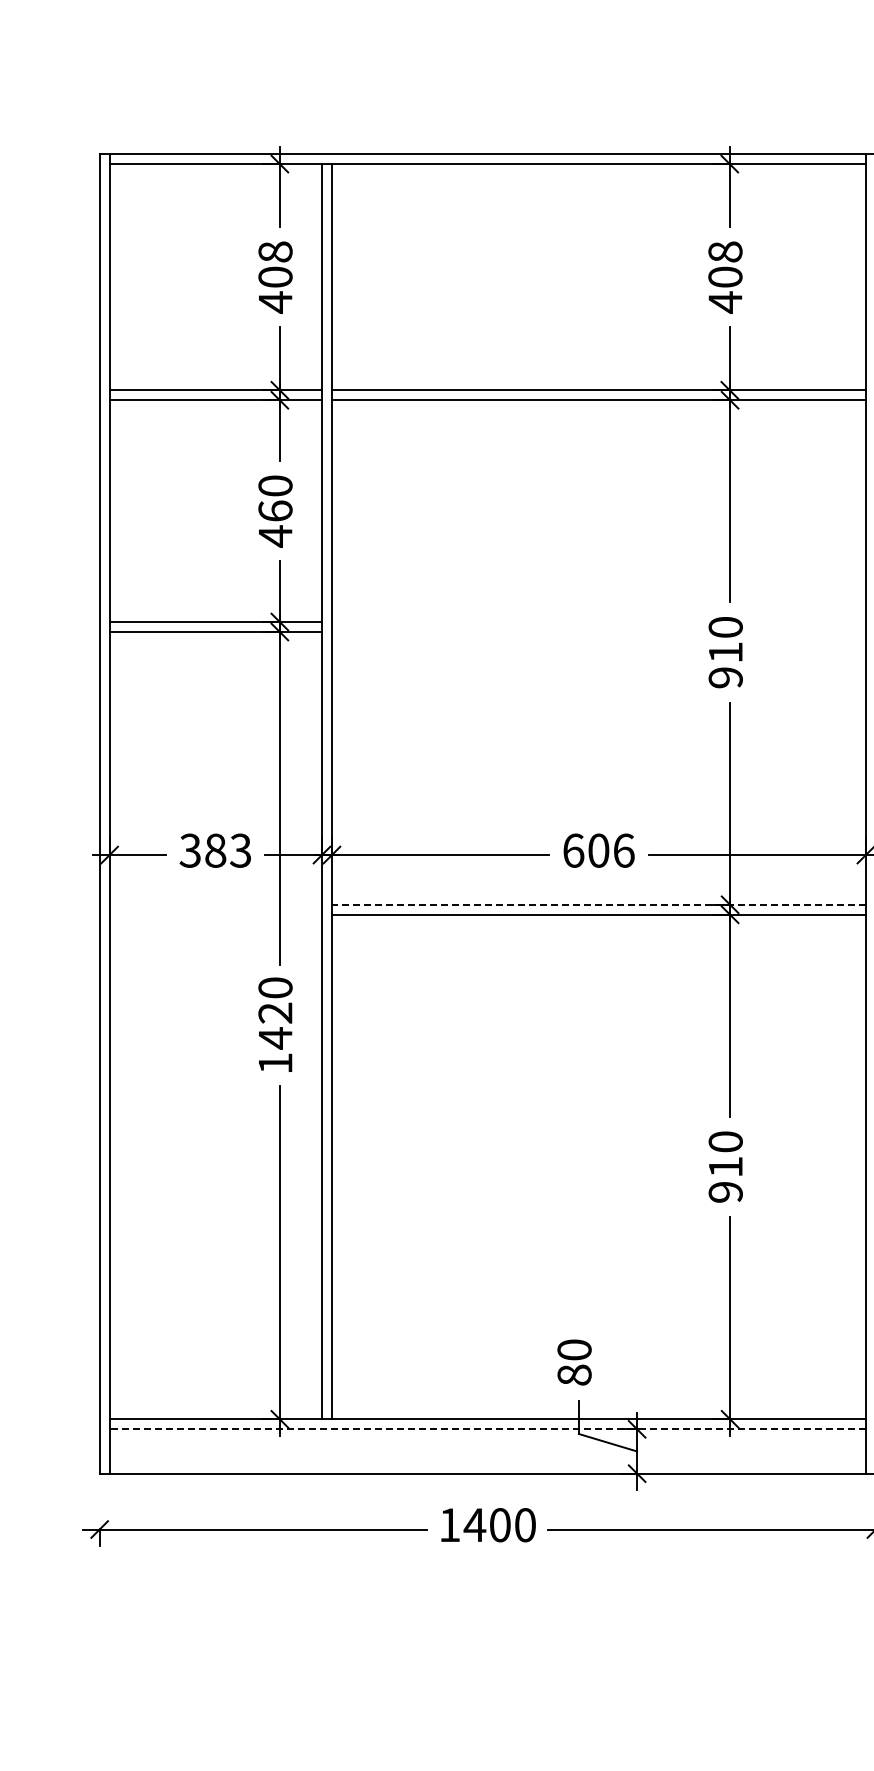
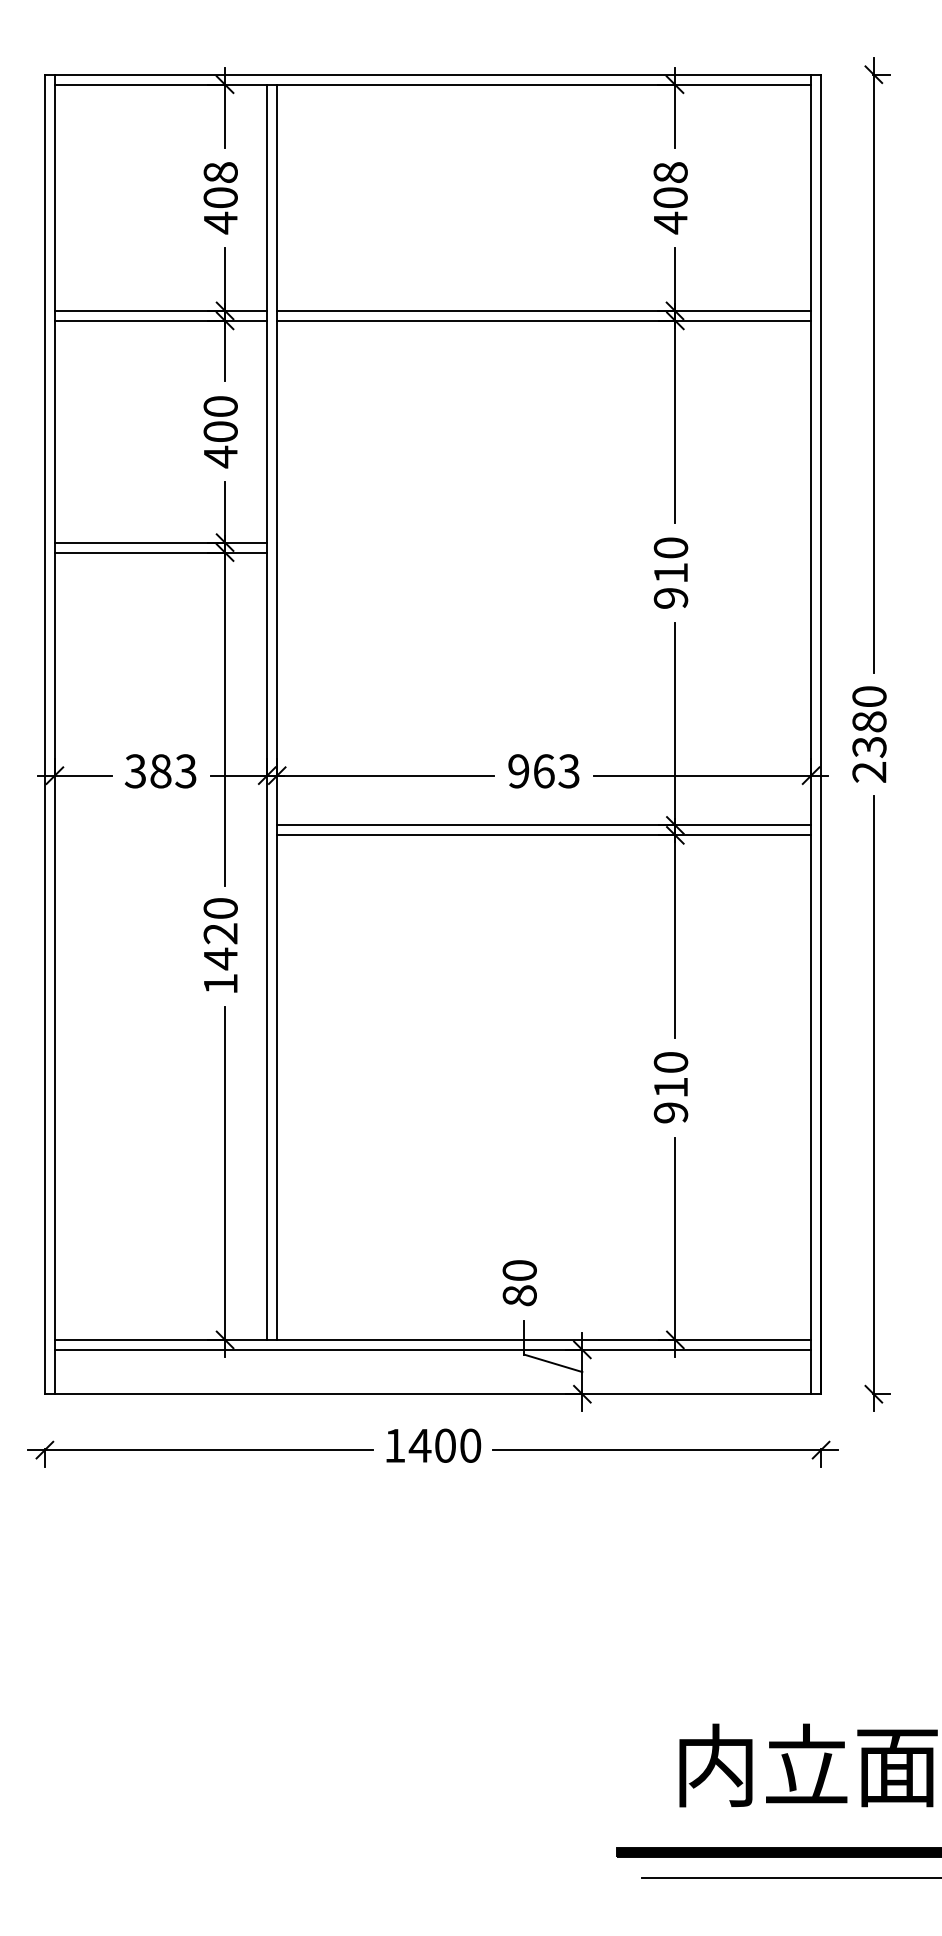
text: (275, 510) -> (220, 431), 460 -> 400
text: (598, 850) -> (543, 771), 606 -> 963
line: (599, 904) -> (544, 825), dashed -> solid
line: (487, 1428) -> (432, 1349), dashed -> solid

